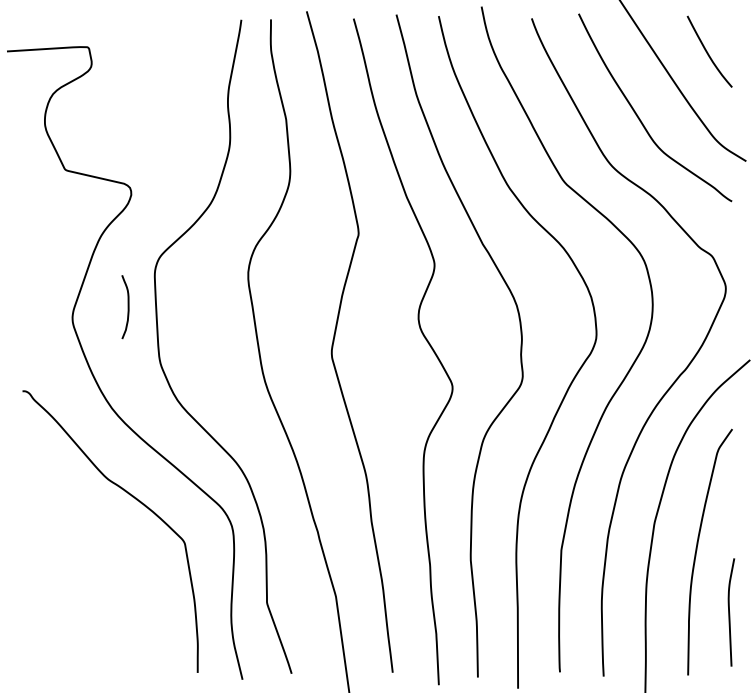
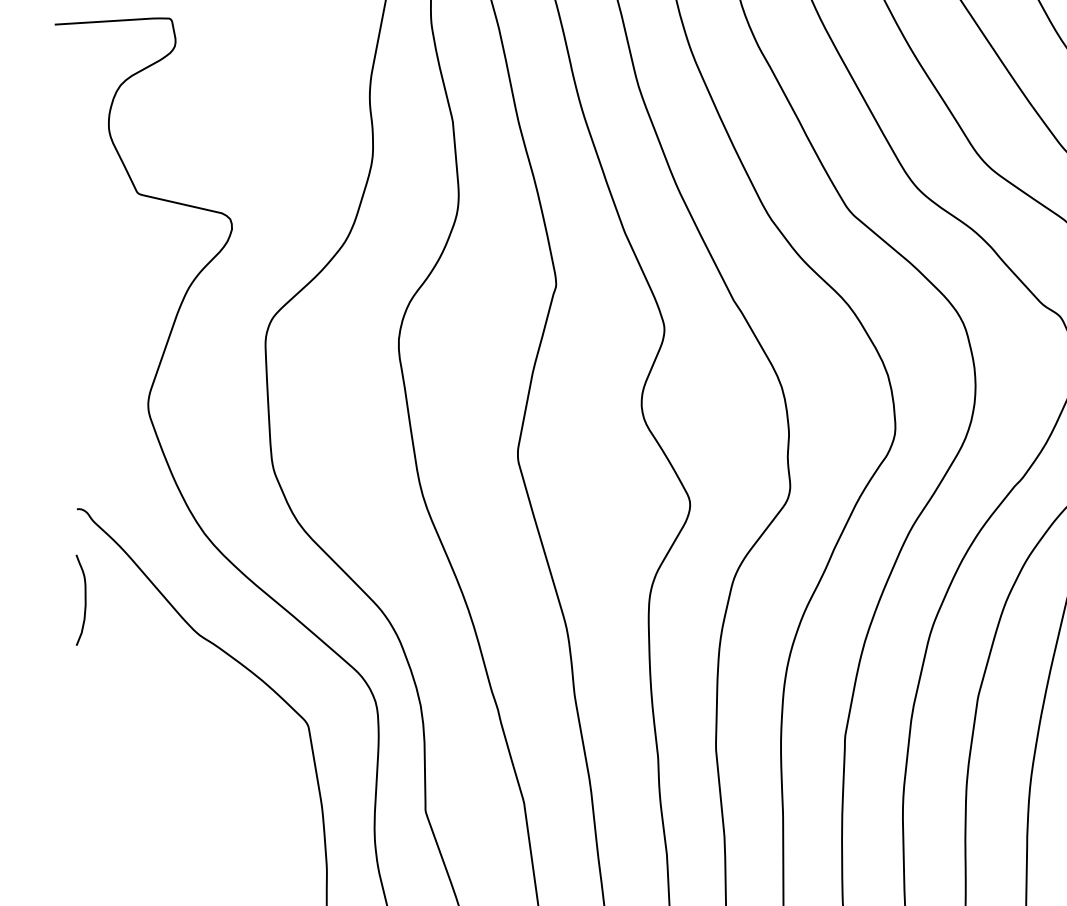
curve: (127, 307) -> (84, 600), moved

